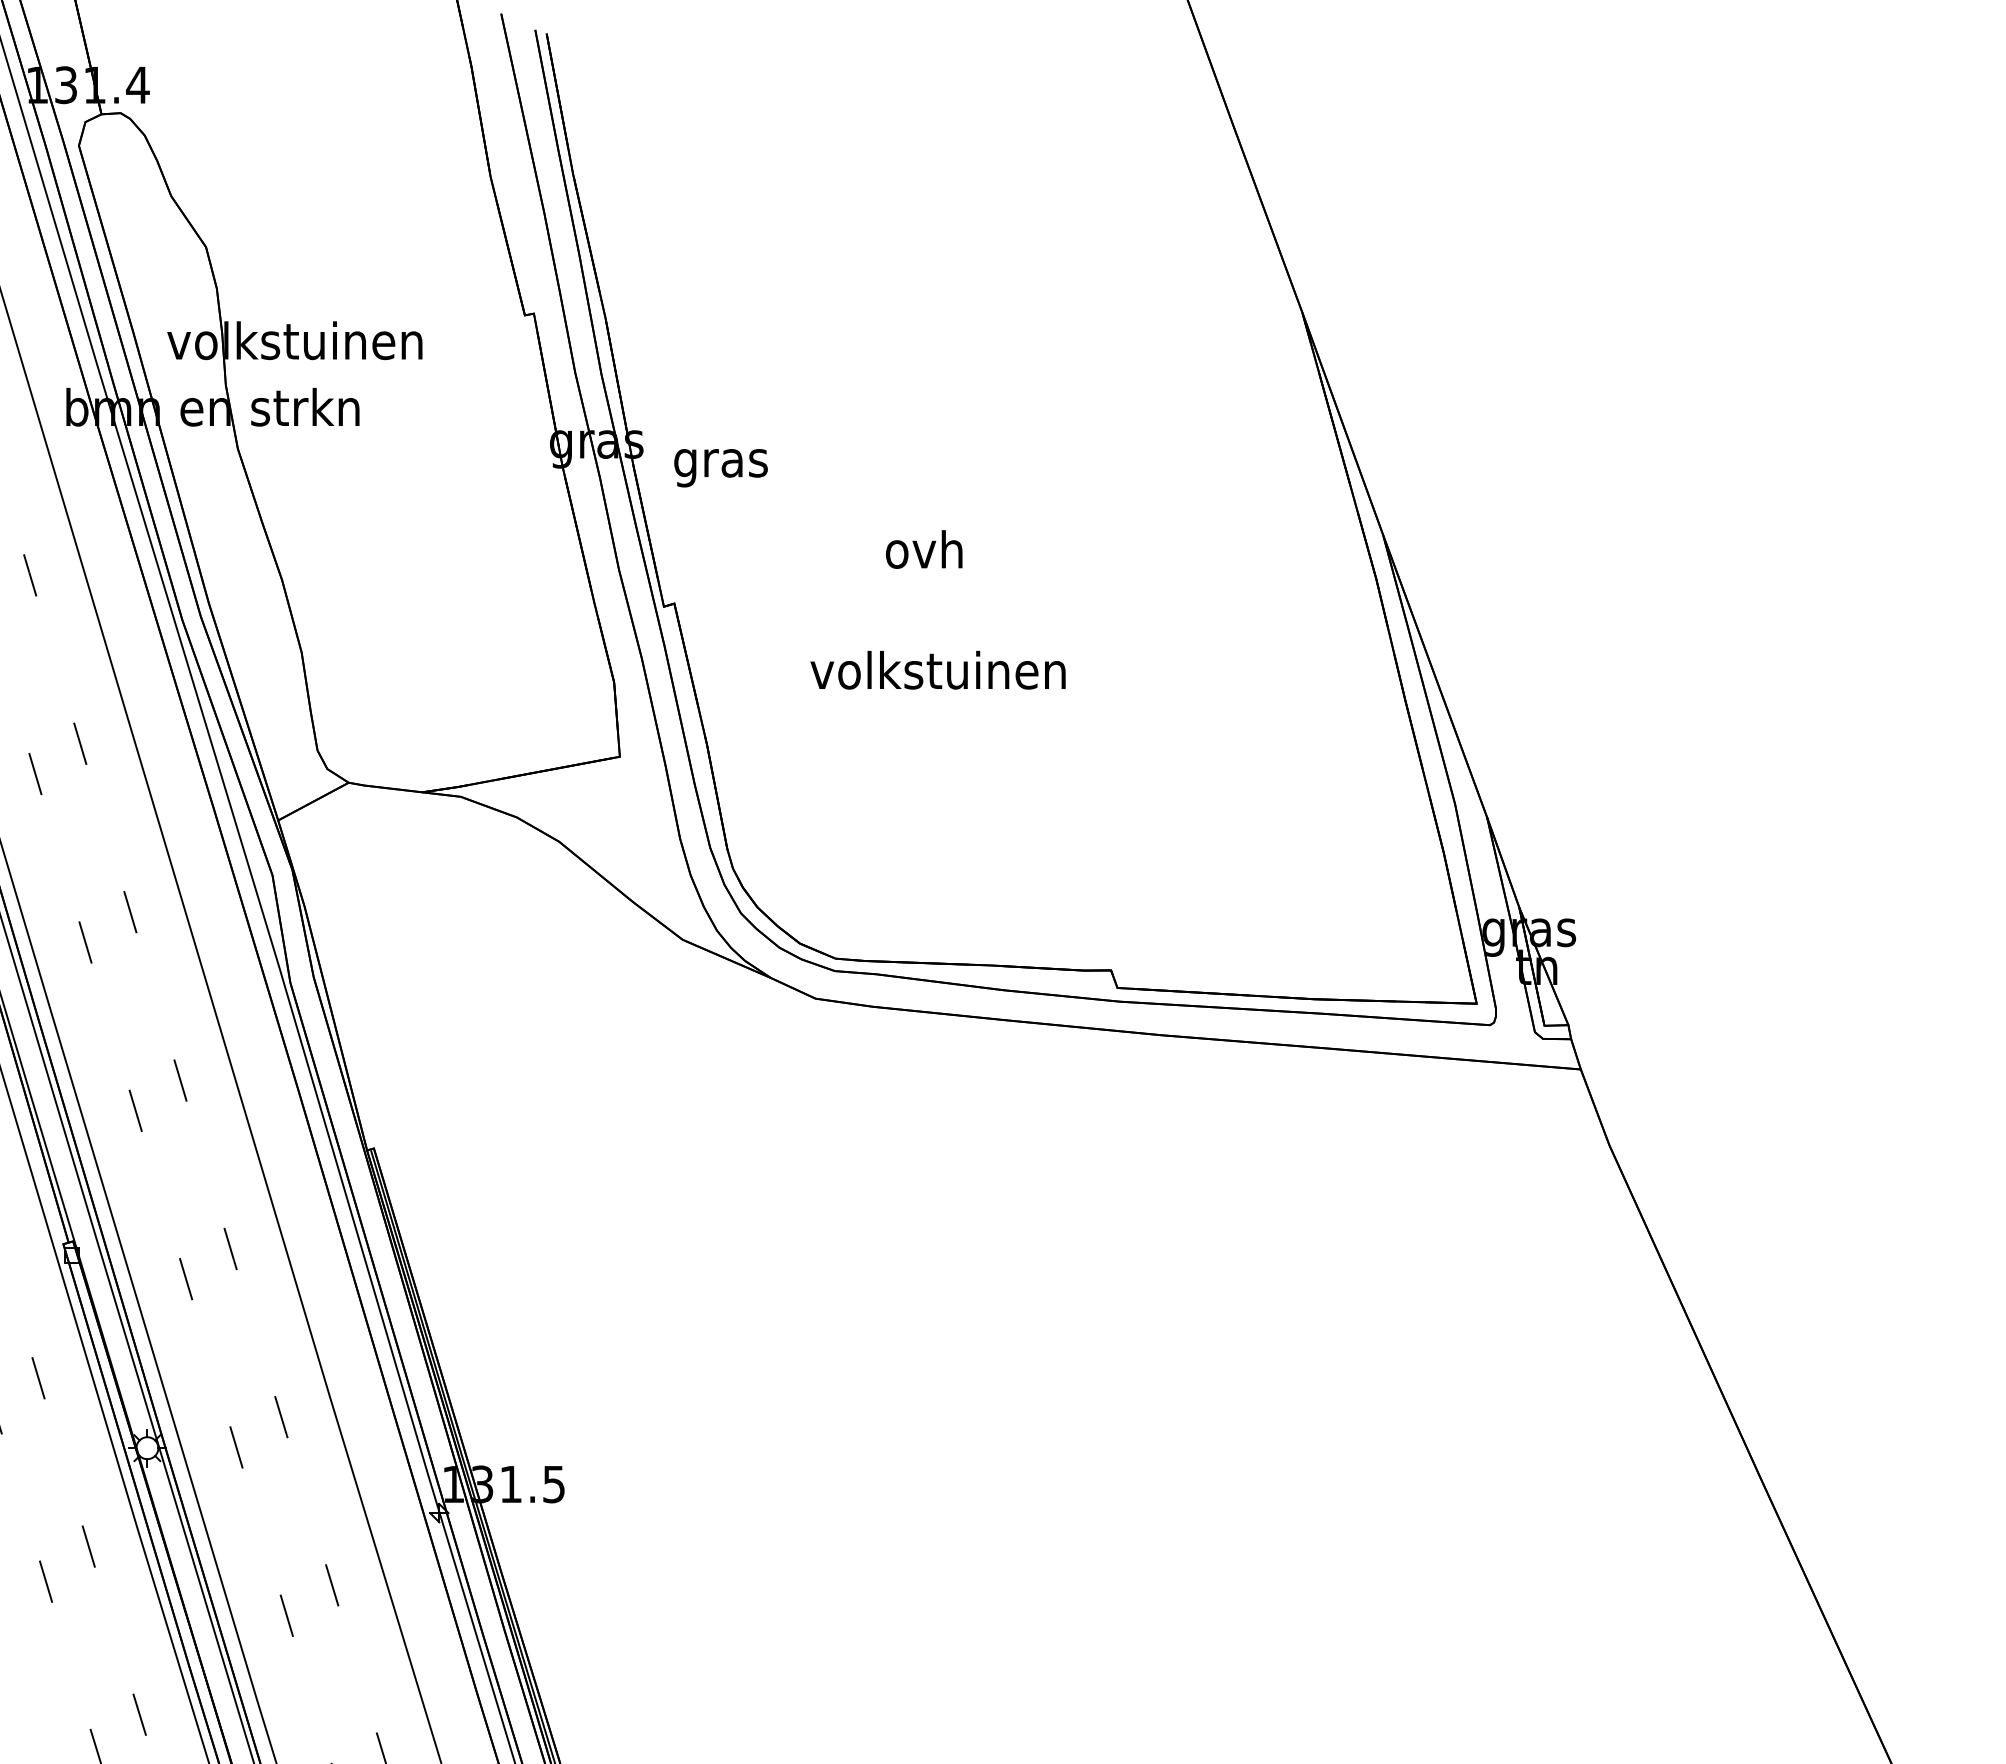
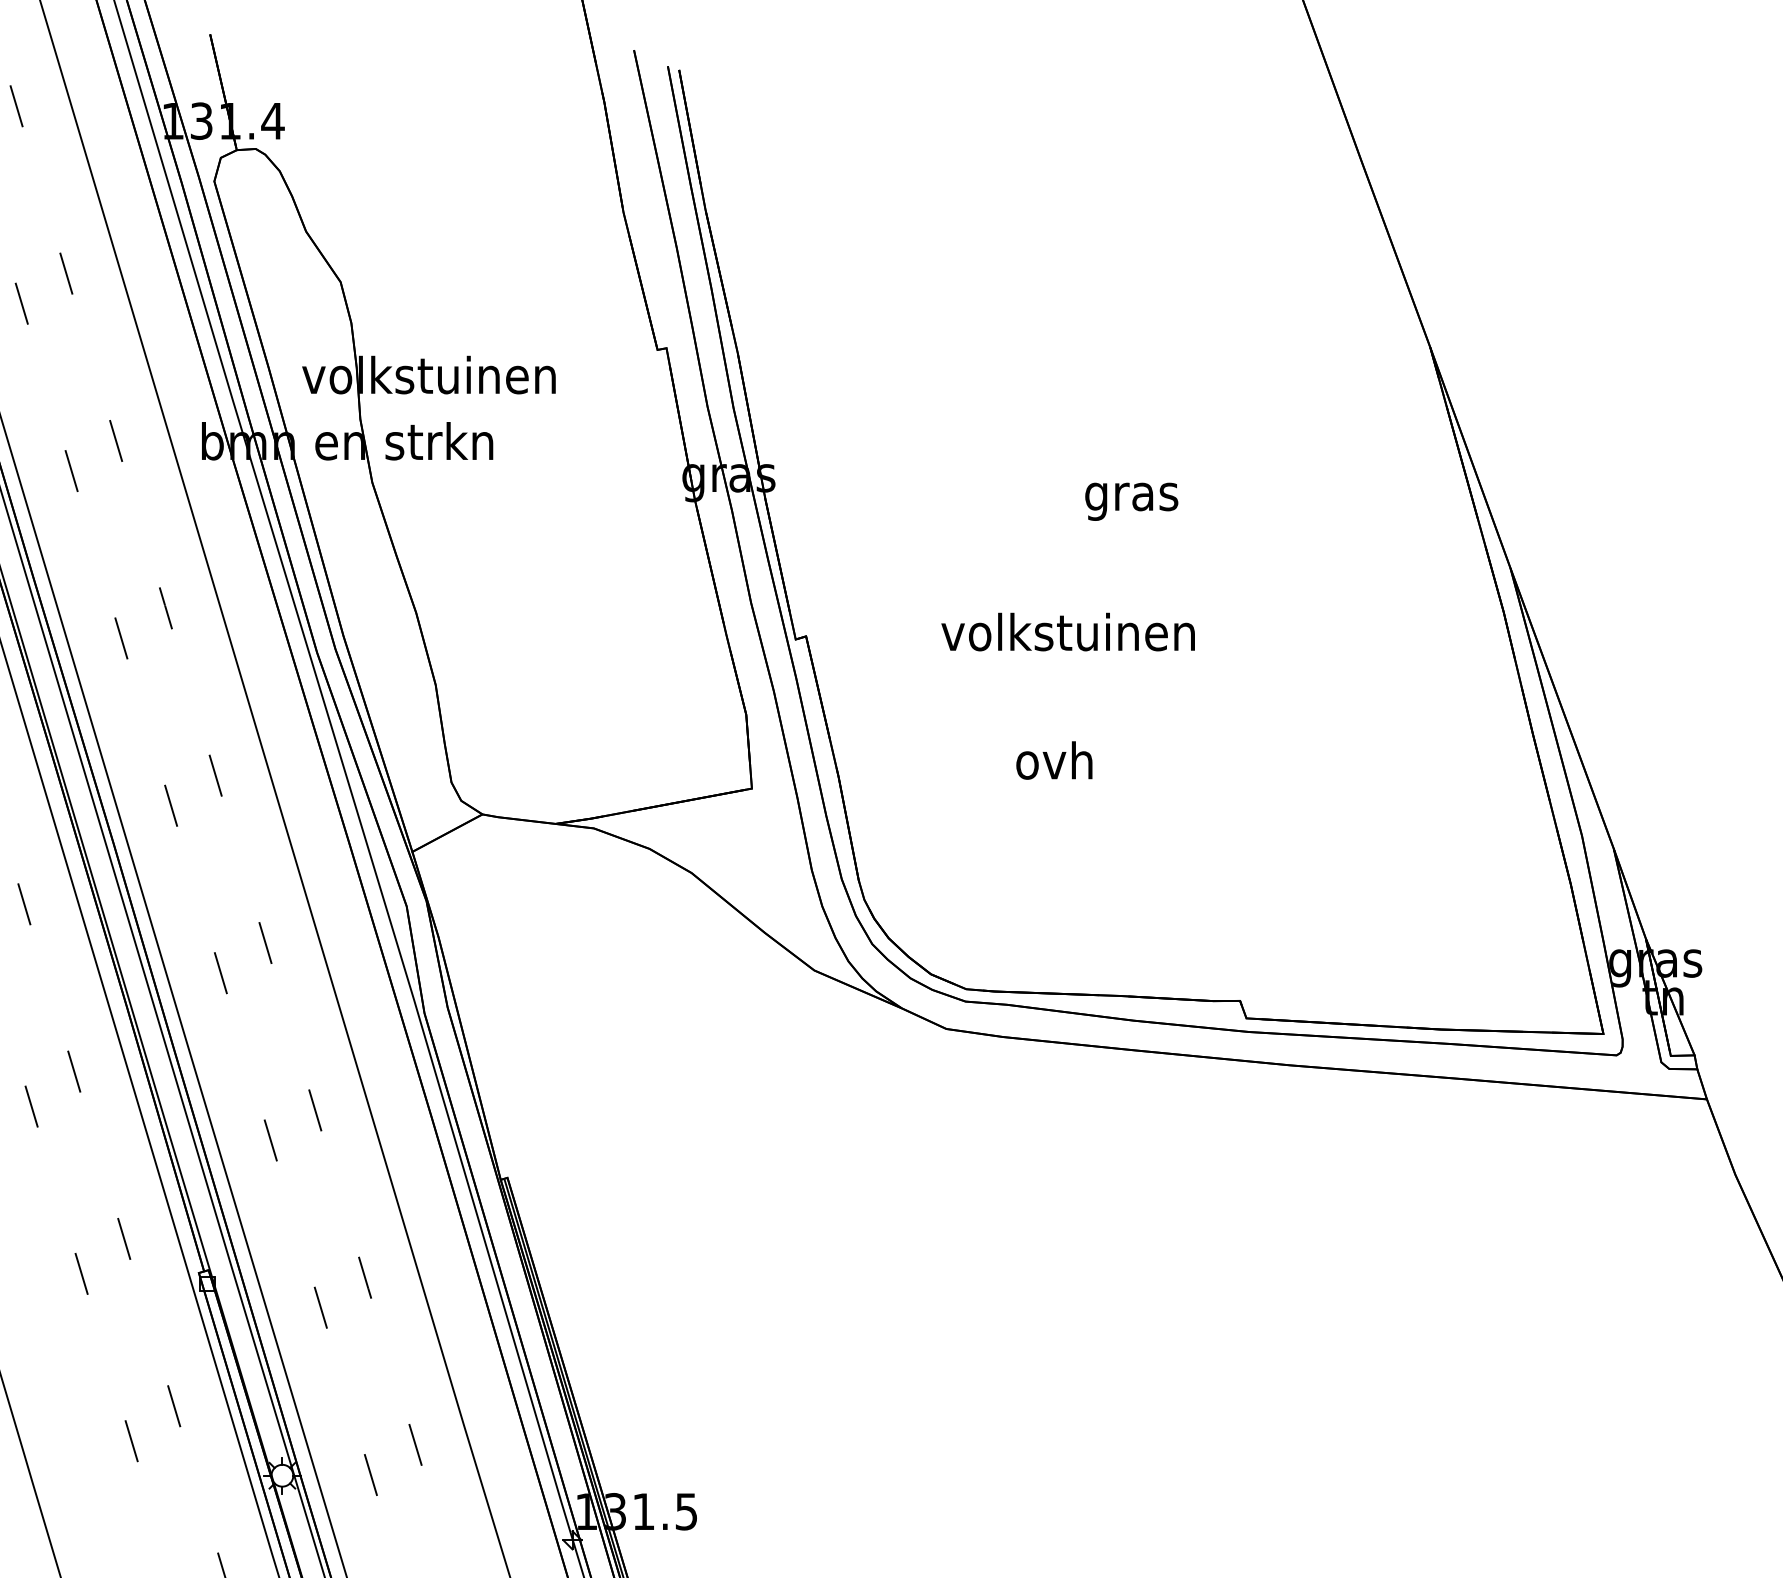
text: (720, 468) -> (1131, 502), moved
text: (924, 549) -> (1054, 760), moved
text: (937, 670) -> (1067, 632), moved

